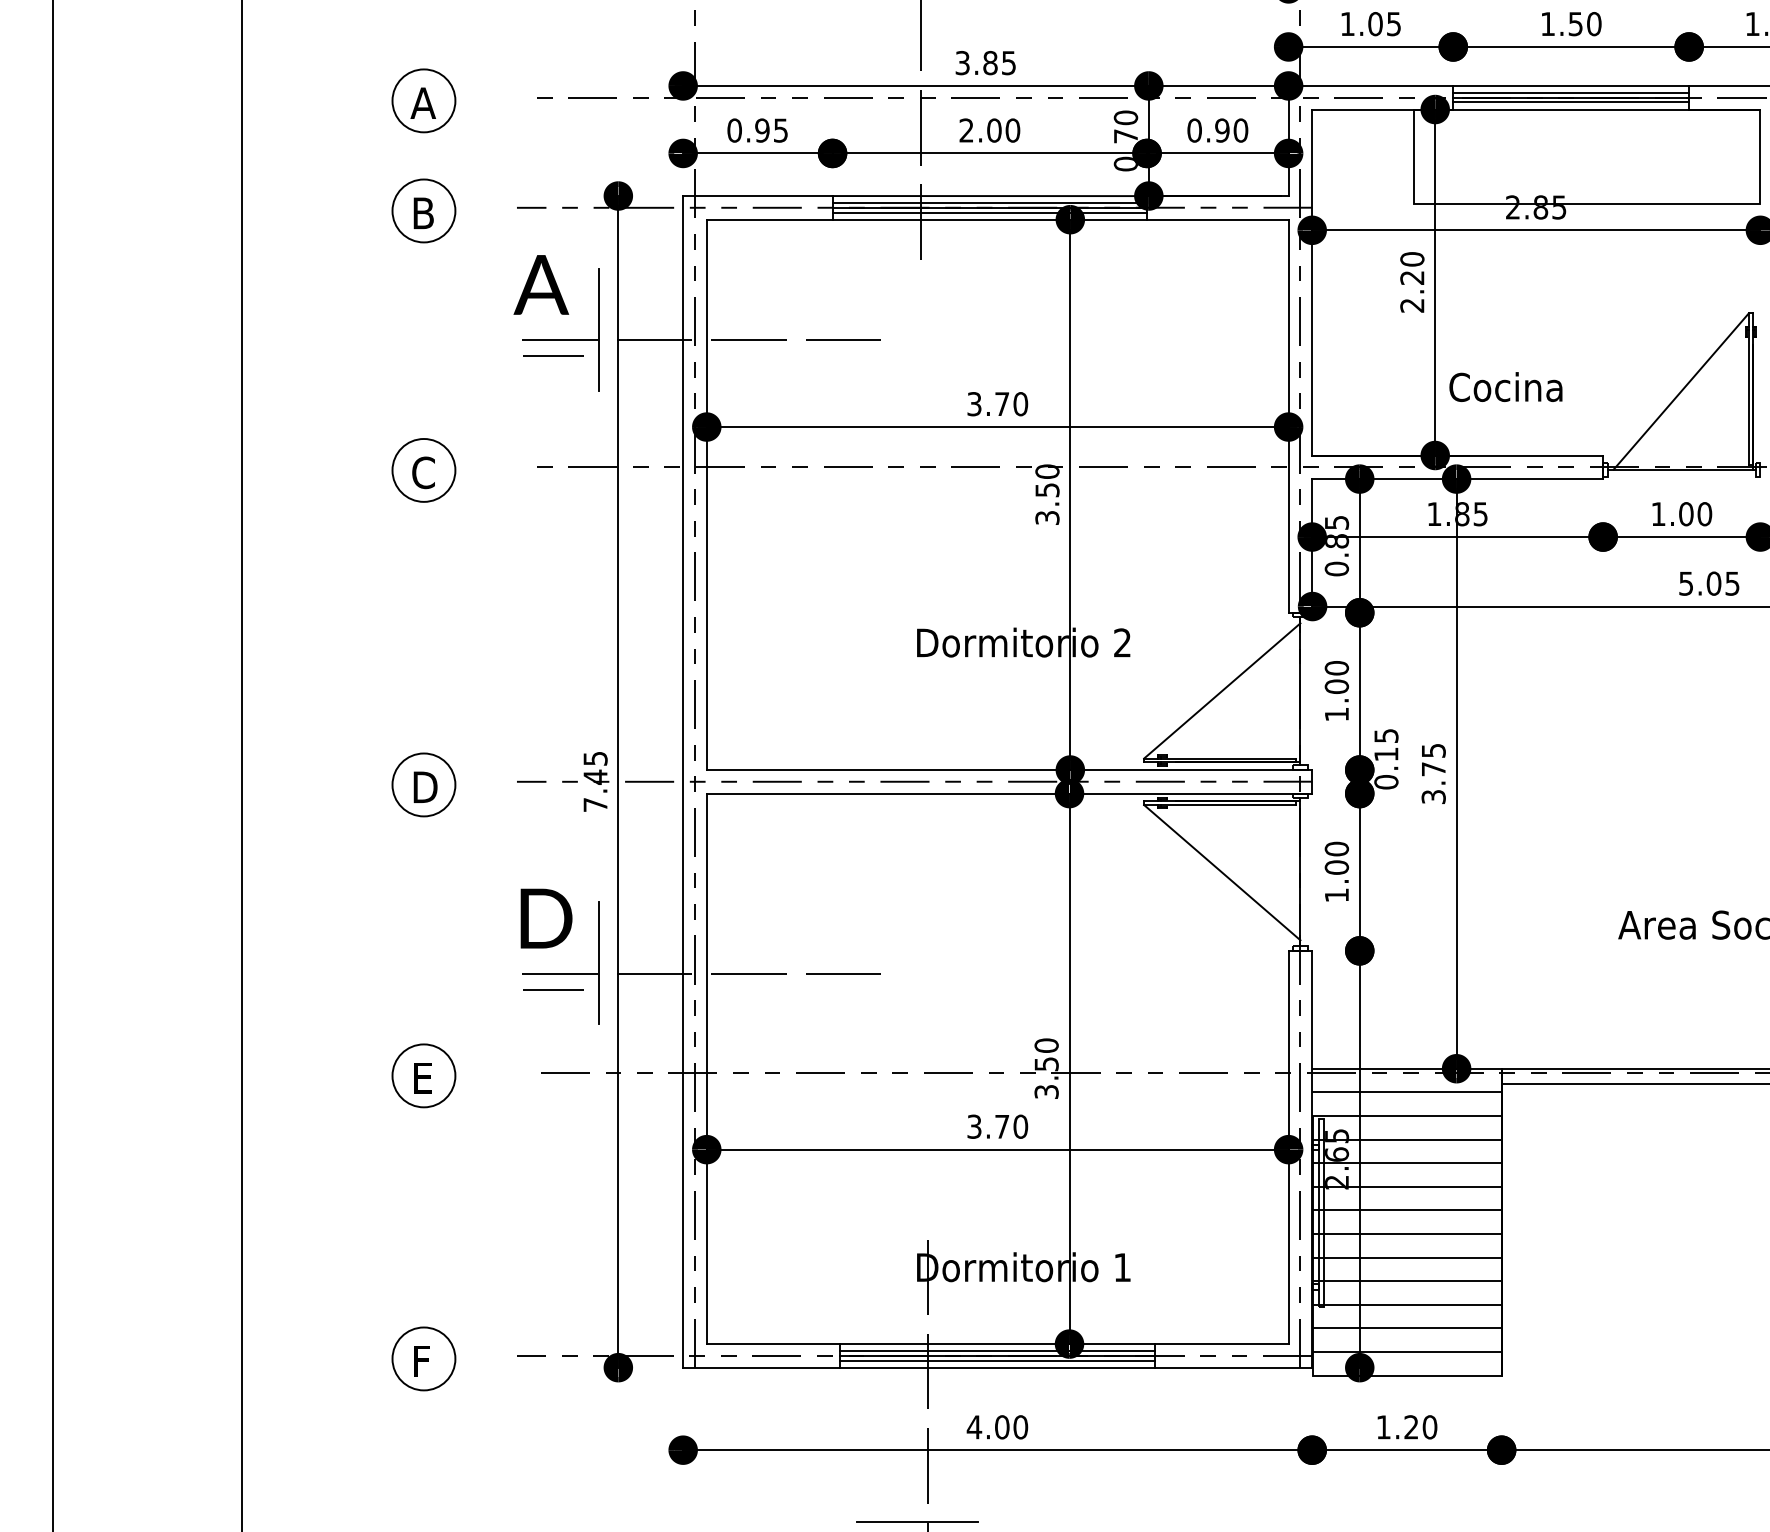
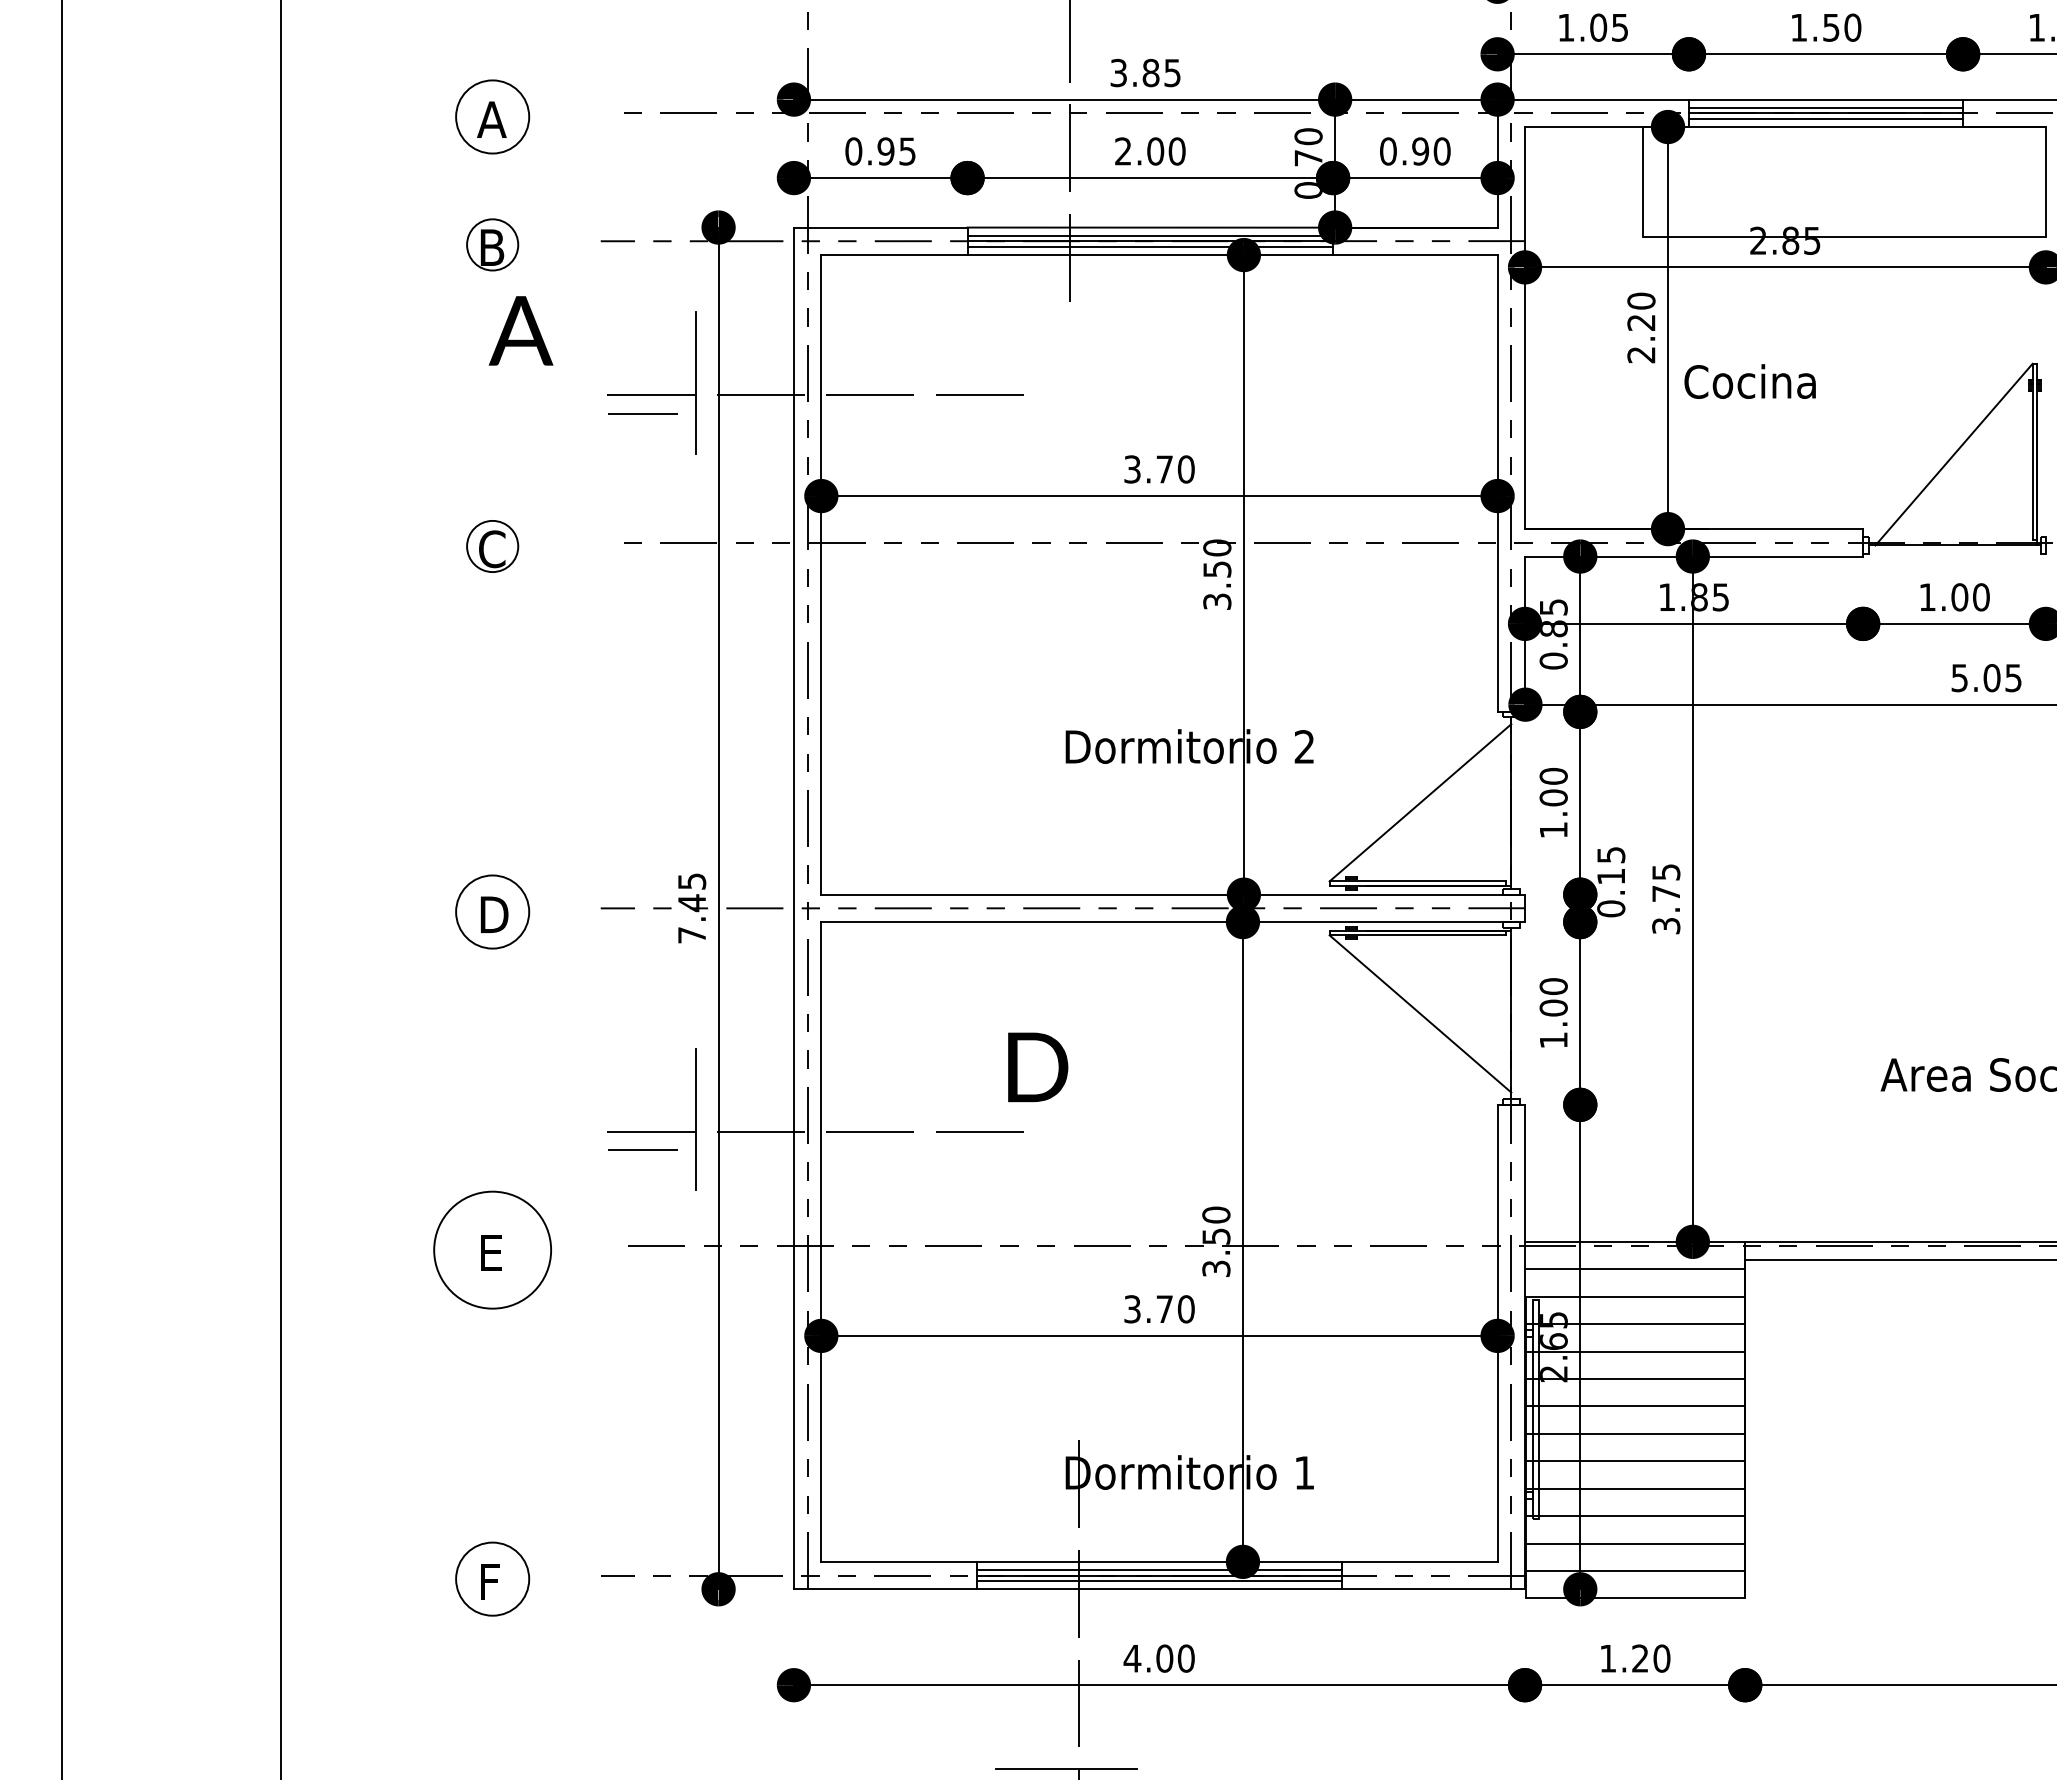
circle: (423, 210) -> (492, 244), size x0.7
text: (540, 284) -> (520, 330), moved
text: (1505, 386) -> (1749, 381), moved
circle: (423, 470) -> (492, 546), size x0.7
text: (546, 918) -> (1038, 1067), moved
circle: (423, 1075) -> (492, 1249), size x1.6

